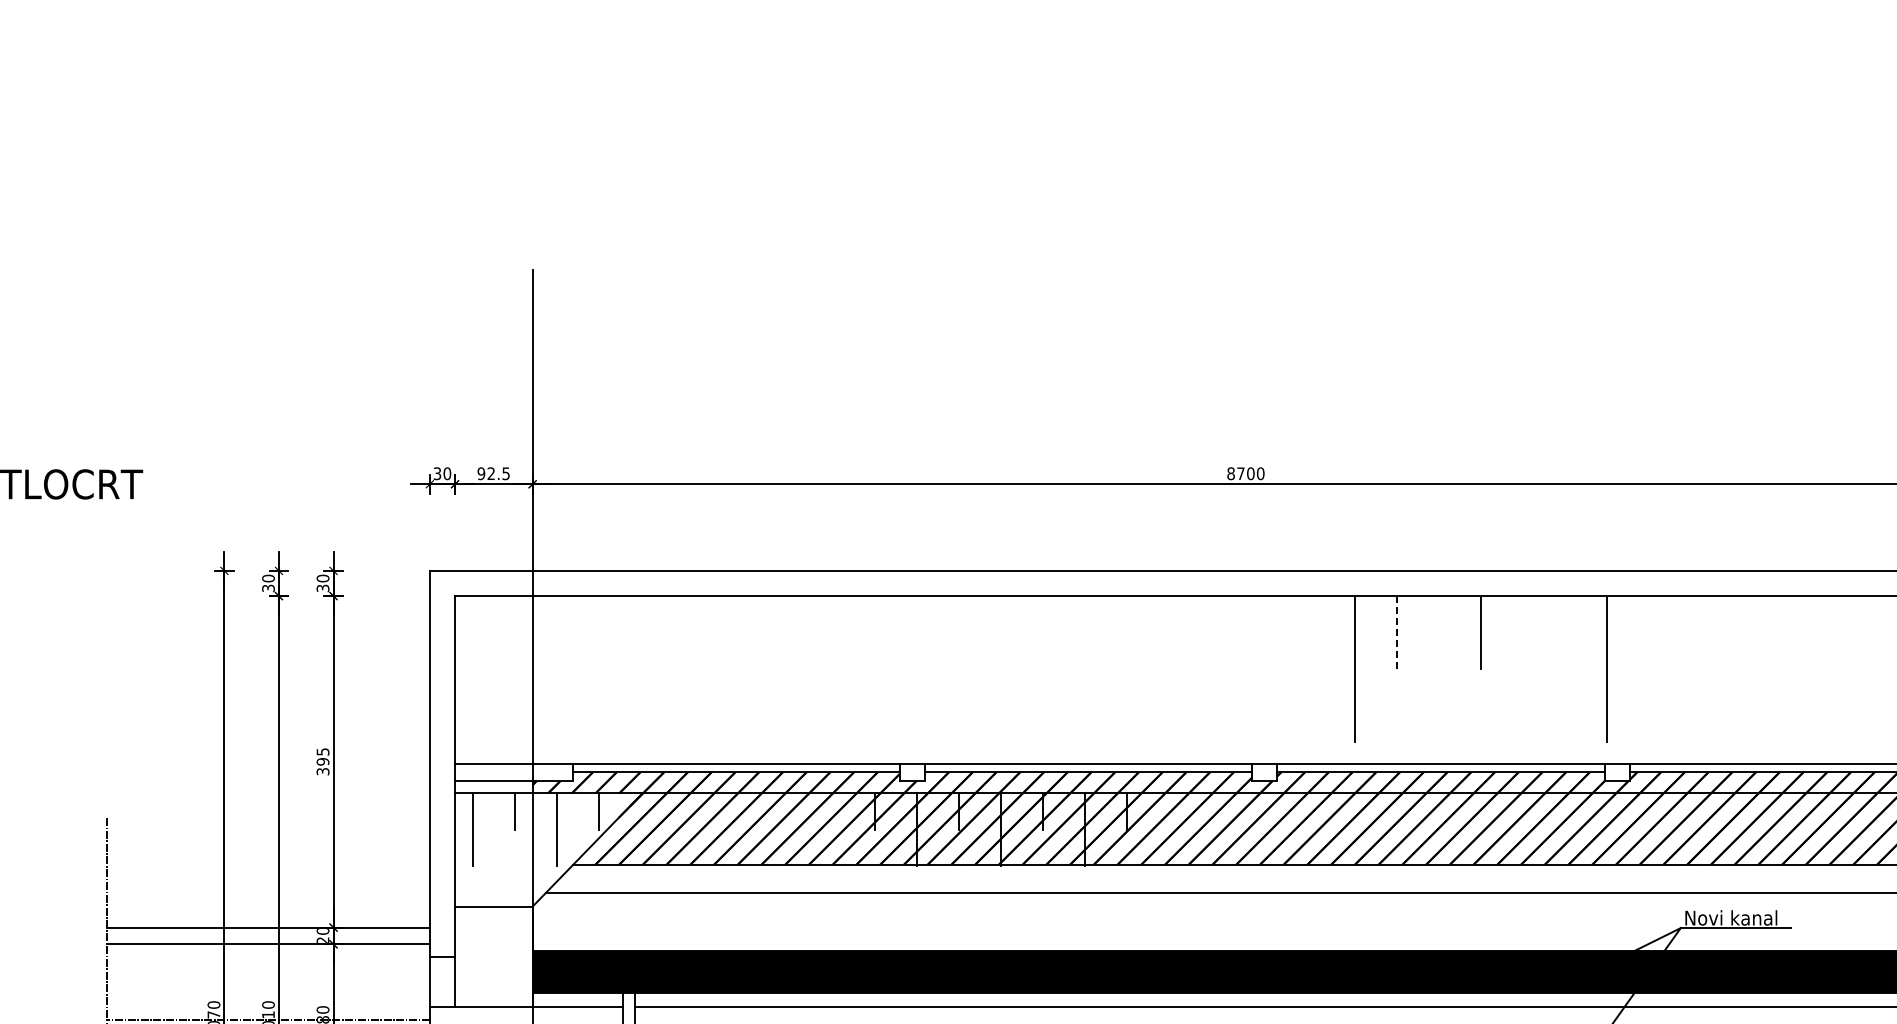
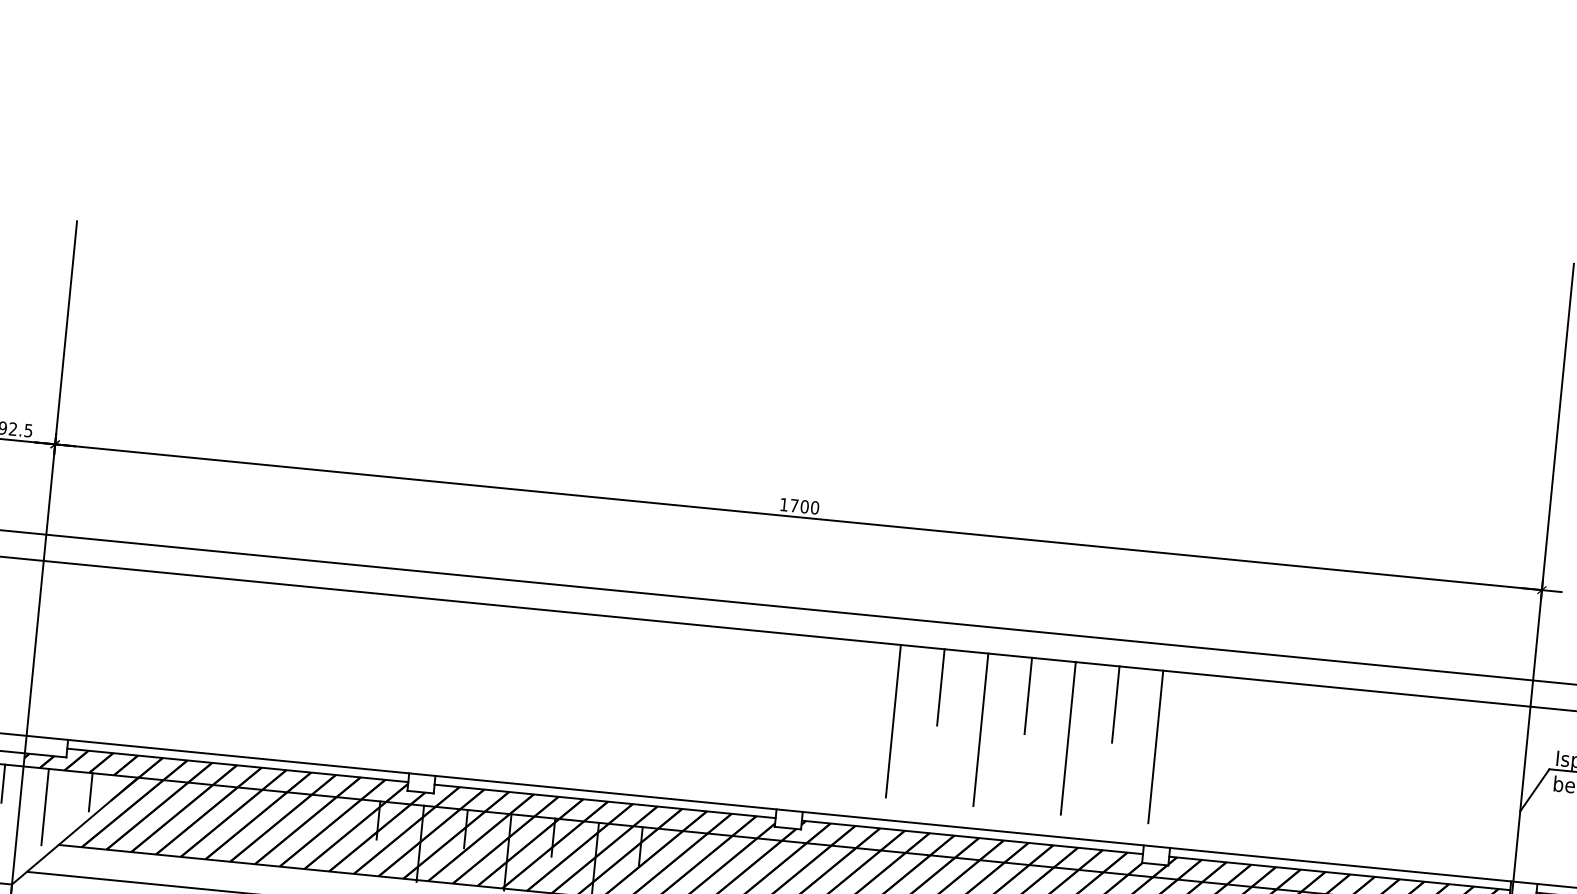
text: (1230, 473) -> (783, 504), 8700 -> 1700
line: (1397, 632) -> (941, 687), dashed -> solid
line: (1564, 632) -> (1115, 704), added
line: (1439, 669) -> (981, 730), added
line: (1522, 669) -> (1067, 738), added

